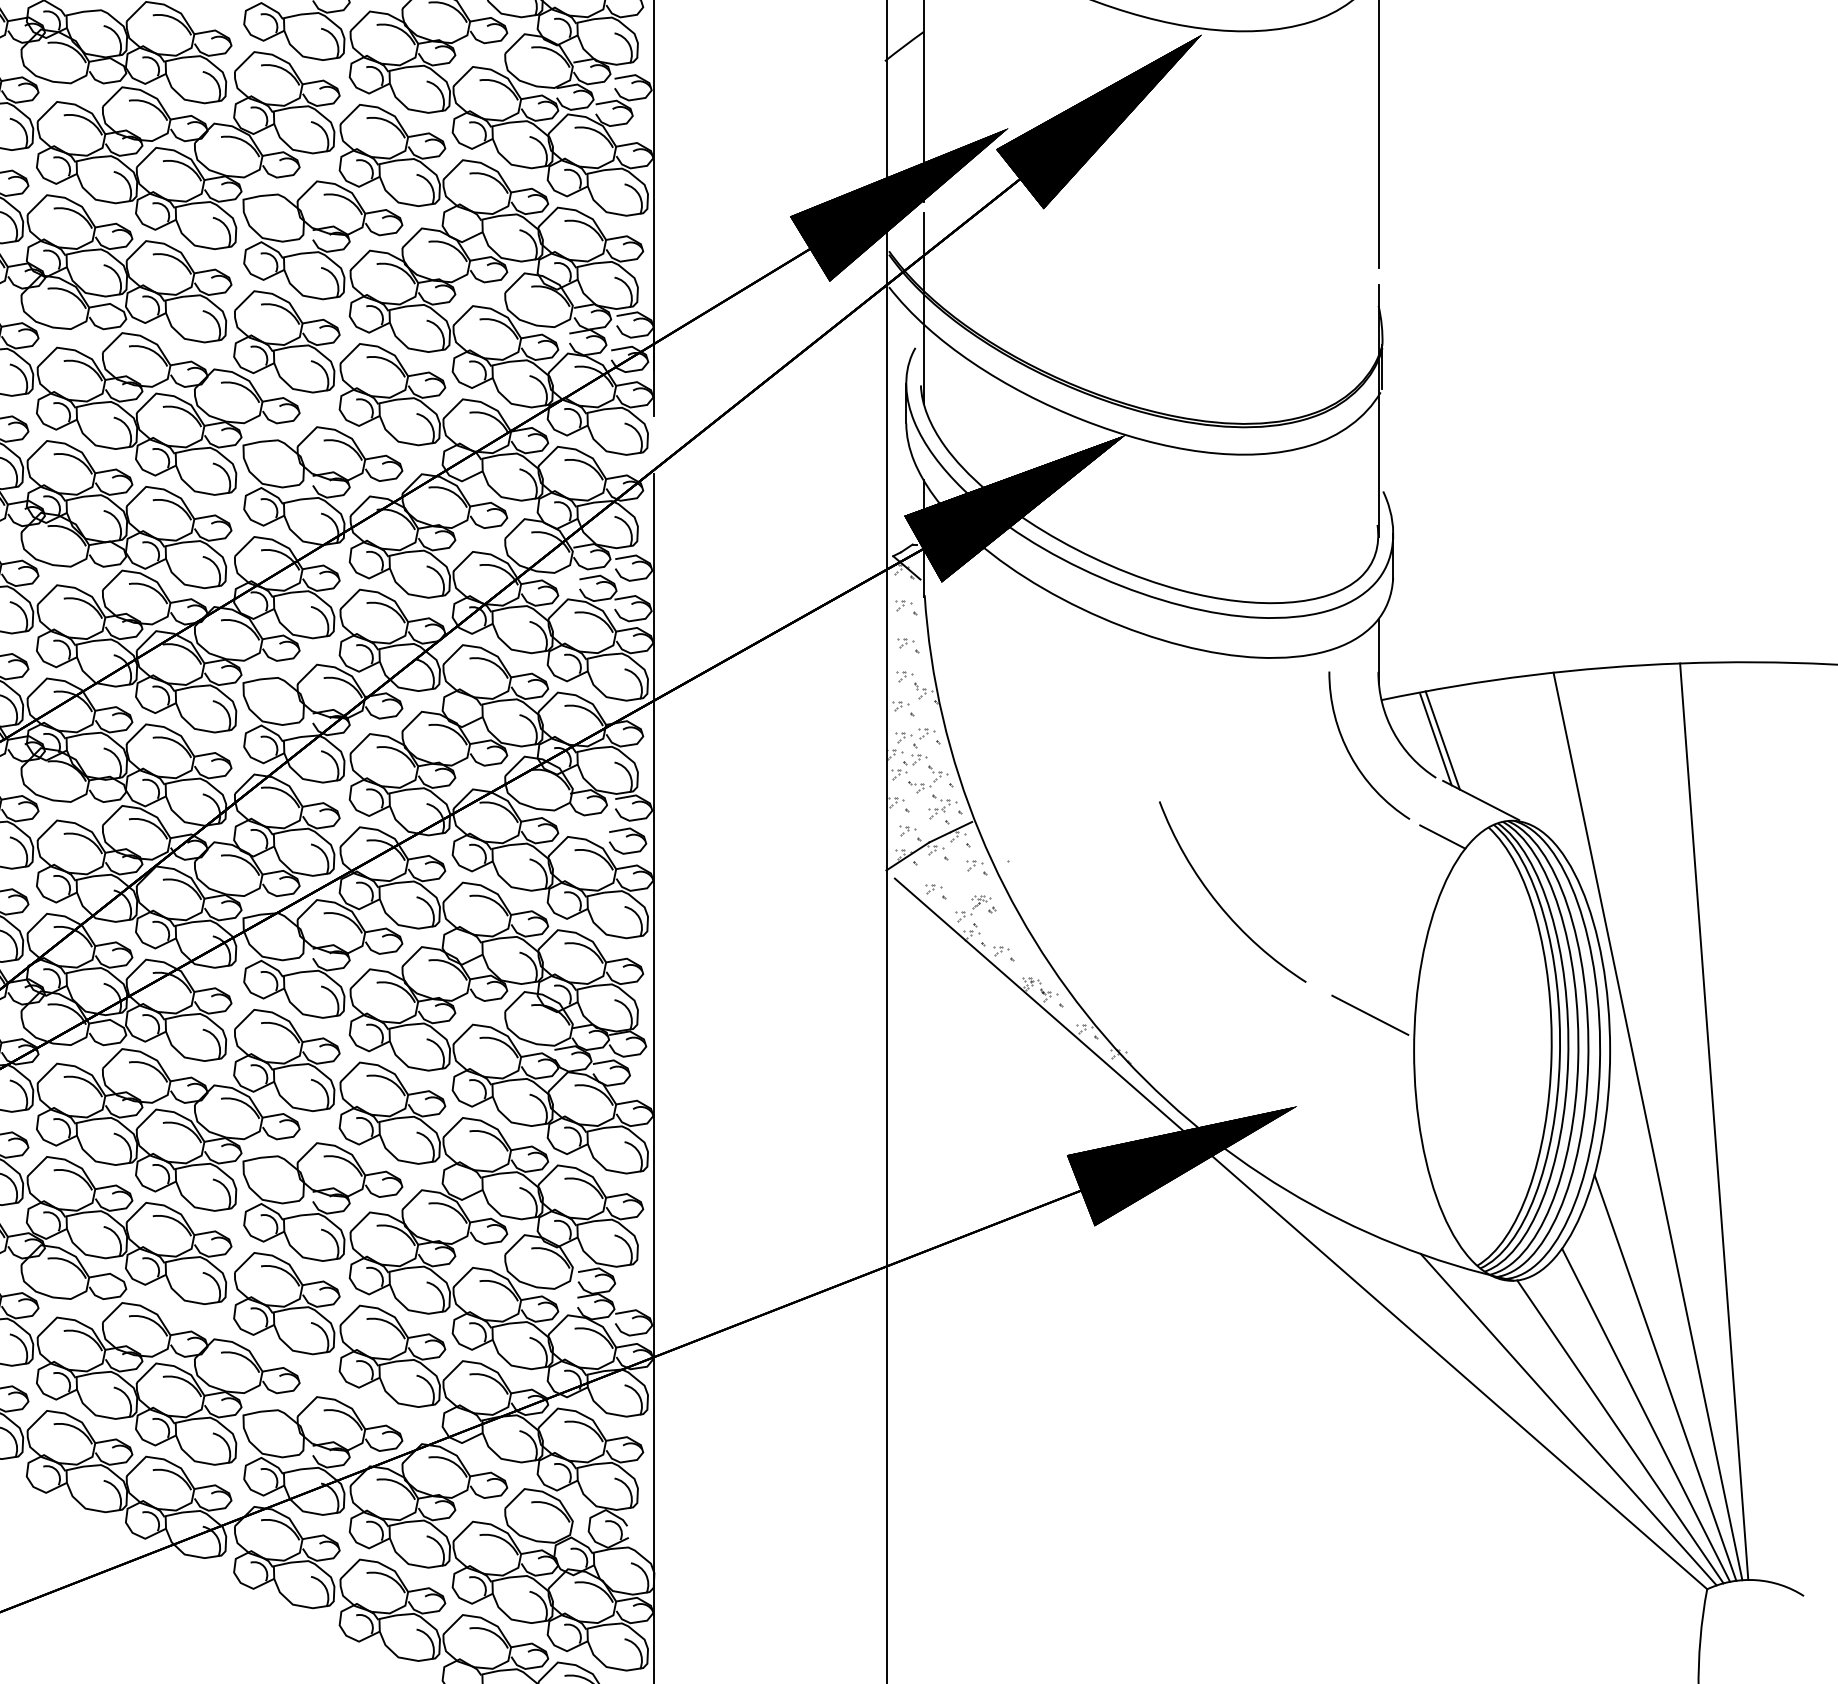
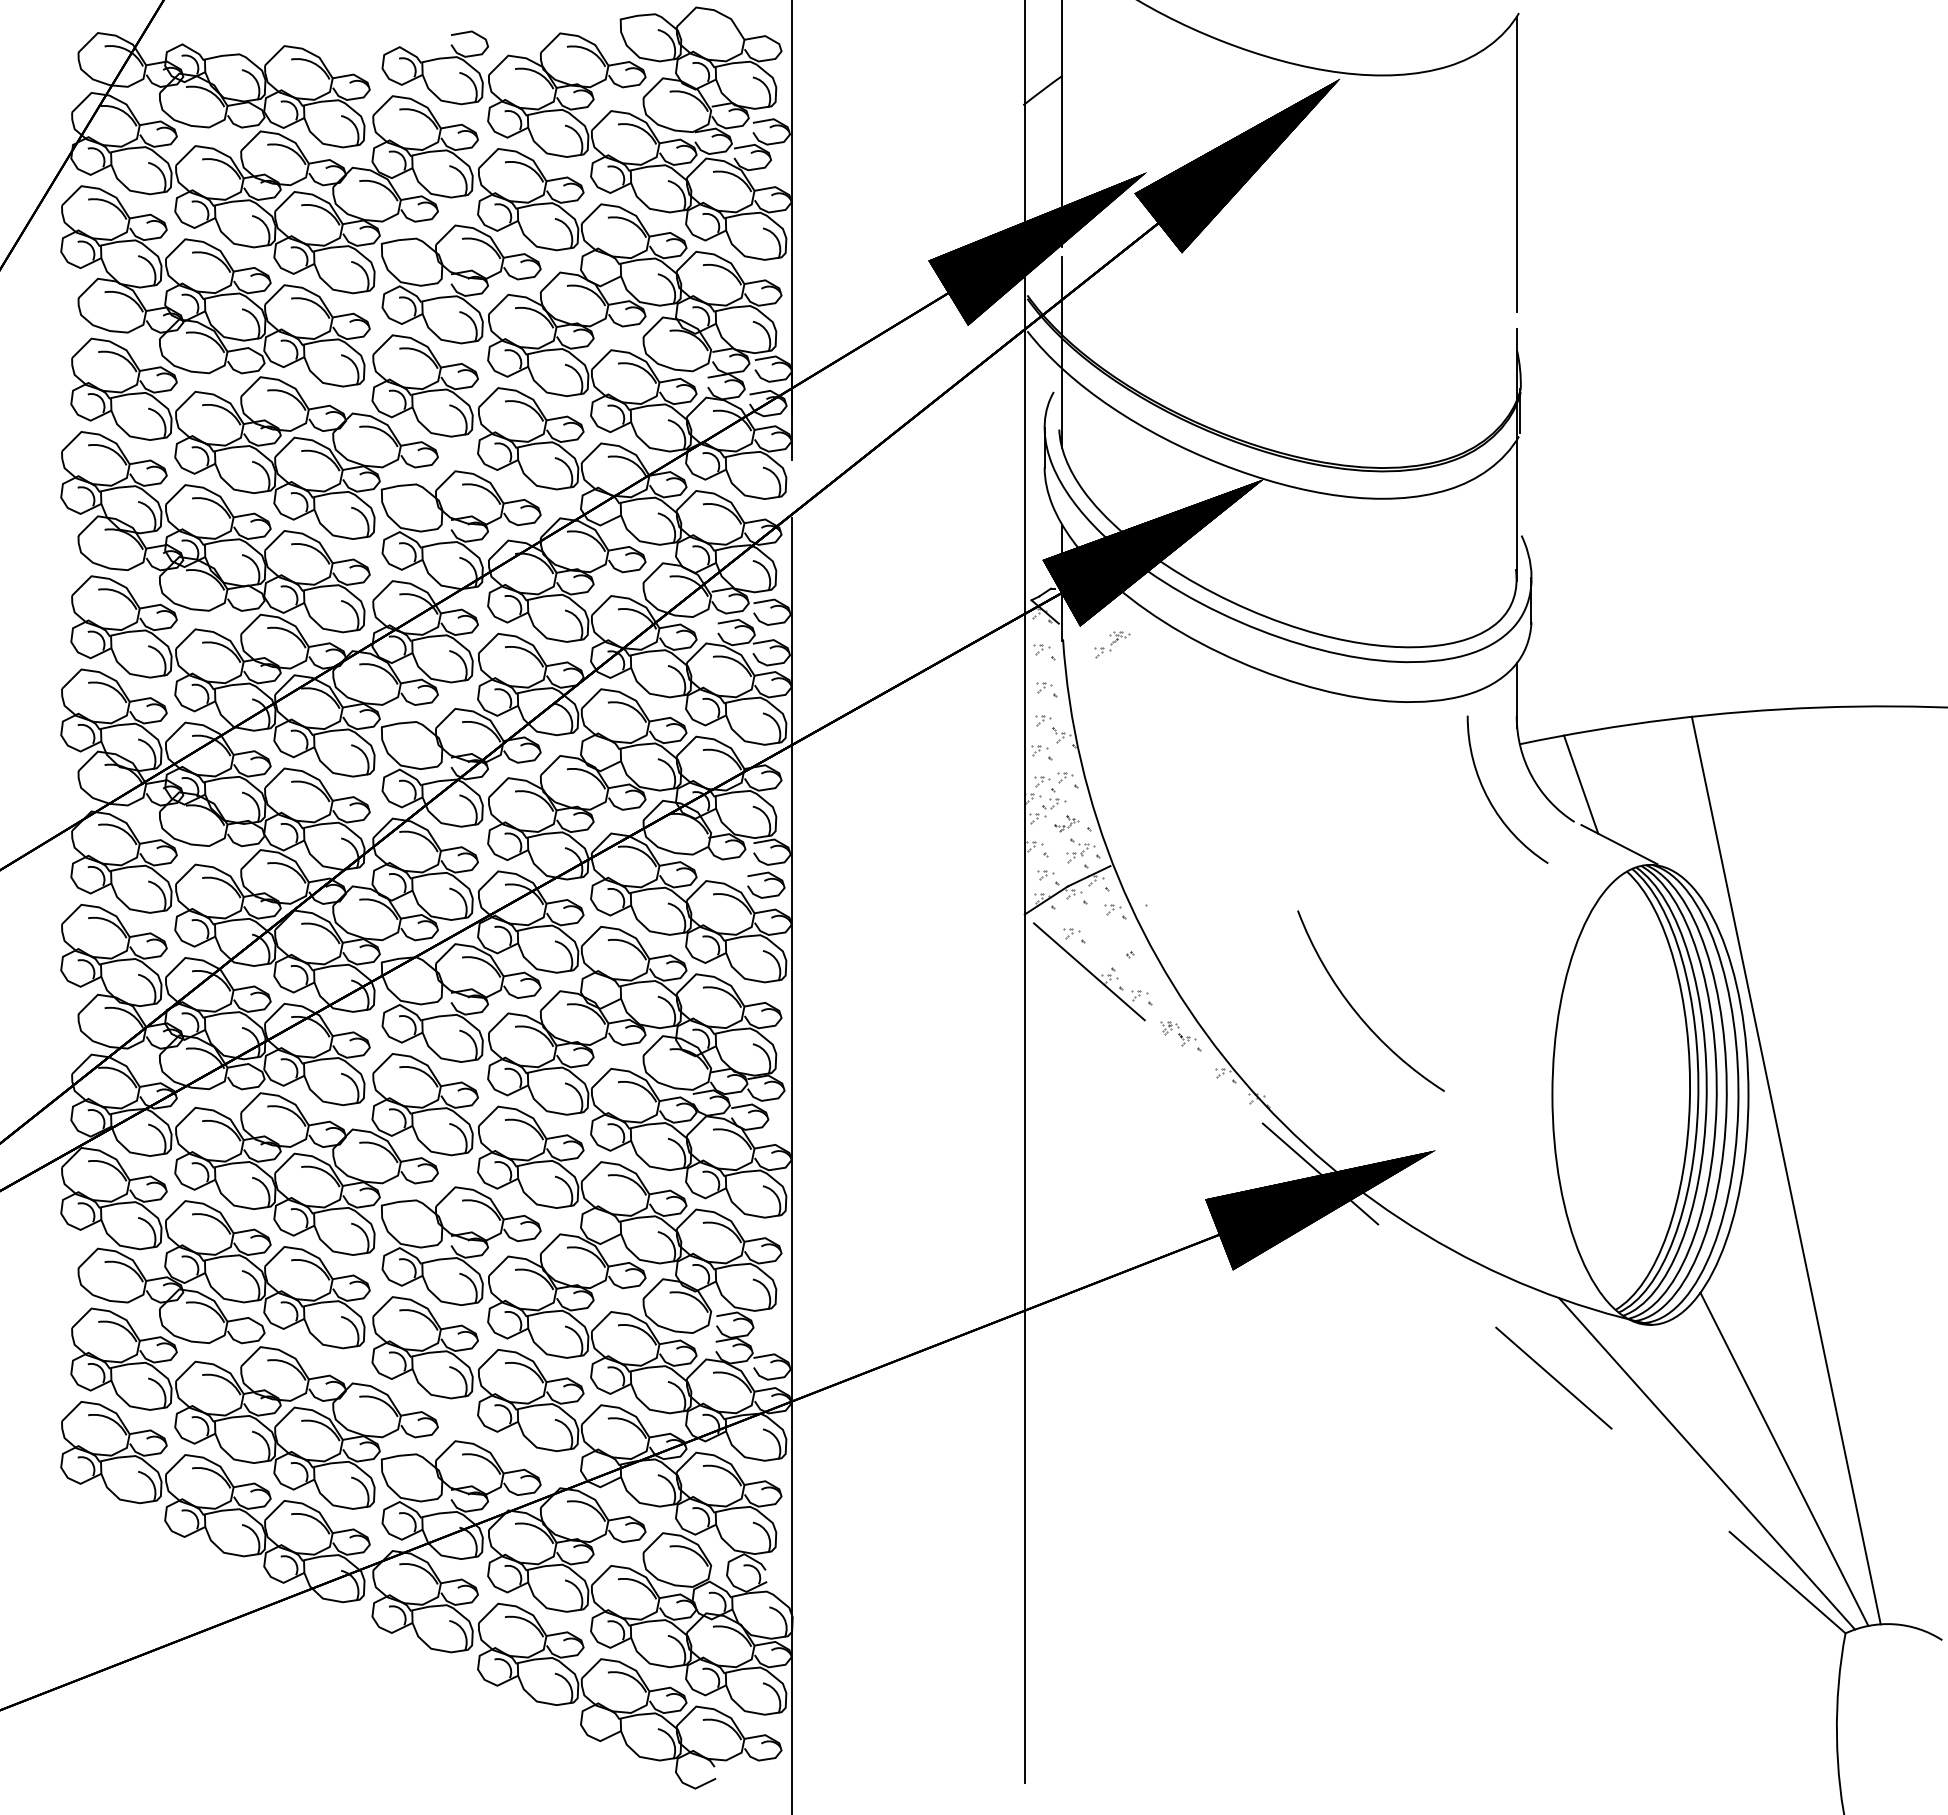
line: (1436, 739) -> (1574, 783), removed
part: (928, 779) -> (1066, 823), size x0.6
line: (1442, 836) -> (1580, 880), removed
arc: (1217, 900) -> (1355, 1009), moved
part: (974, 908) -> (1112, 644), moved
line: (1370, 1015) -> (1508, 1059), removed
line: (1714, 1121) -> (1852, 1165), removed
line: (1301, 1234) -> (1439, 1278), solid -> dashed
line: (1665, 1377) -> (1803, 1421), removed
line: (1620, 1431) -> (1758, 1475), removed

